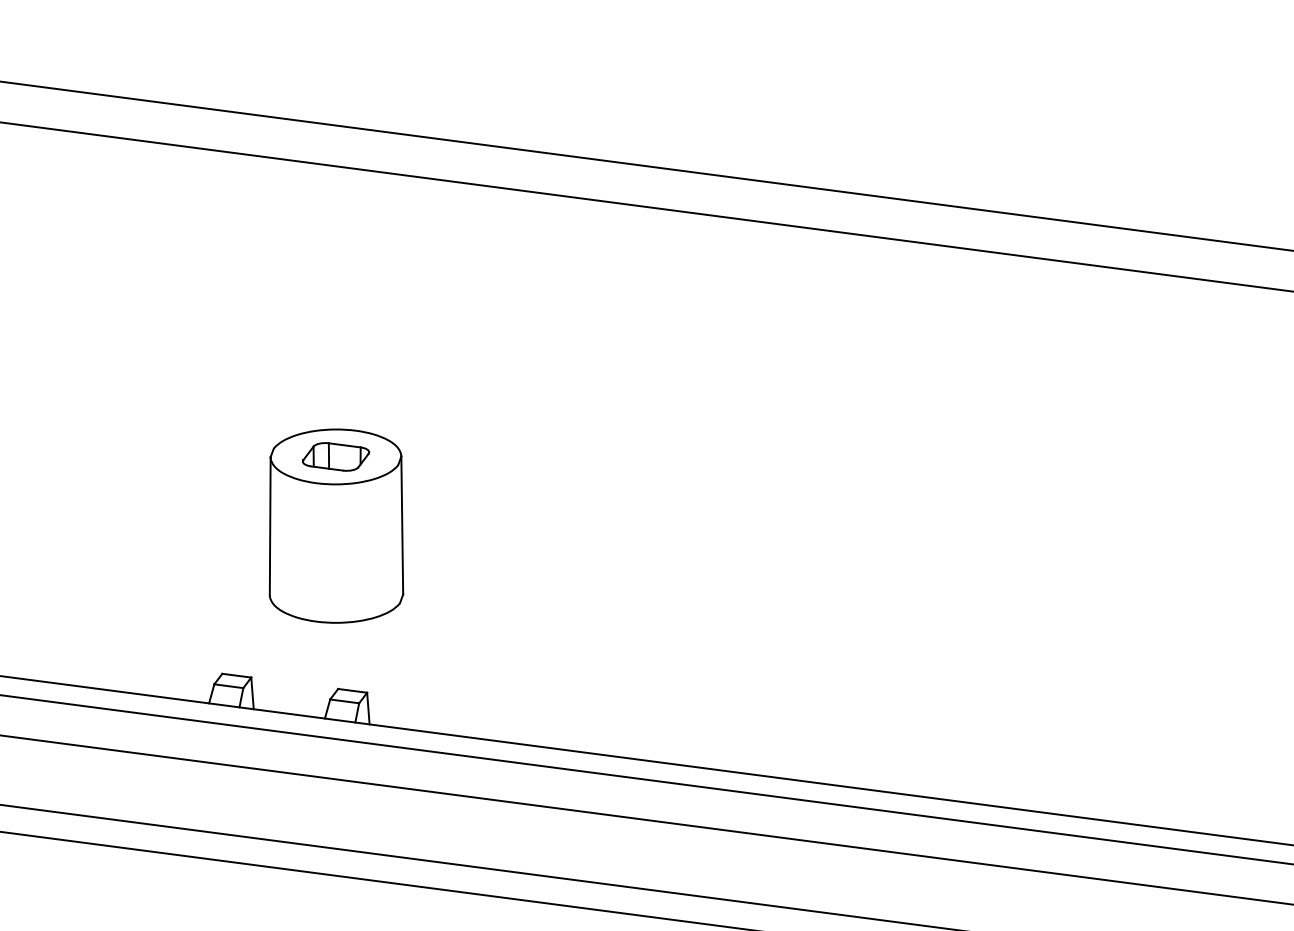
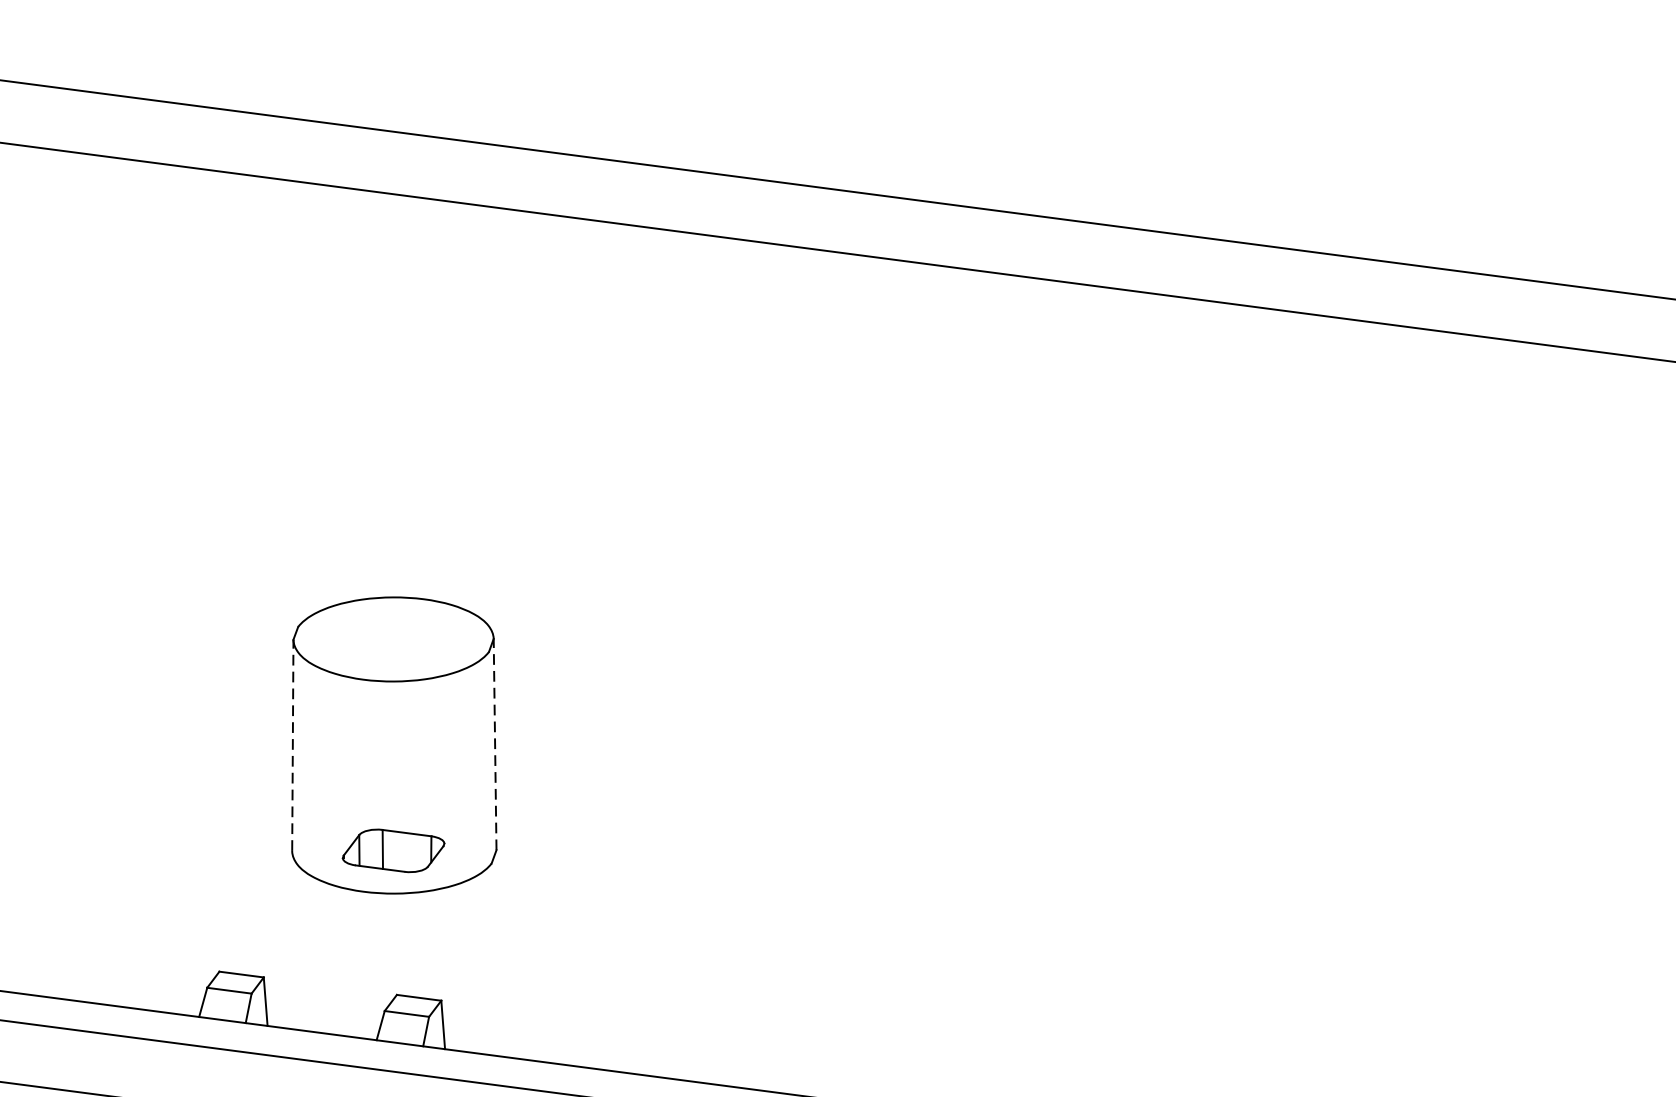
part: (336, 456) -> (394, 850), moved
line: (402, 525) -> (495, 744), solid -> dashed
line: (270, 526) -> (293, 746), solid -> dashed

